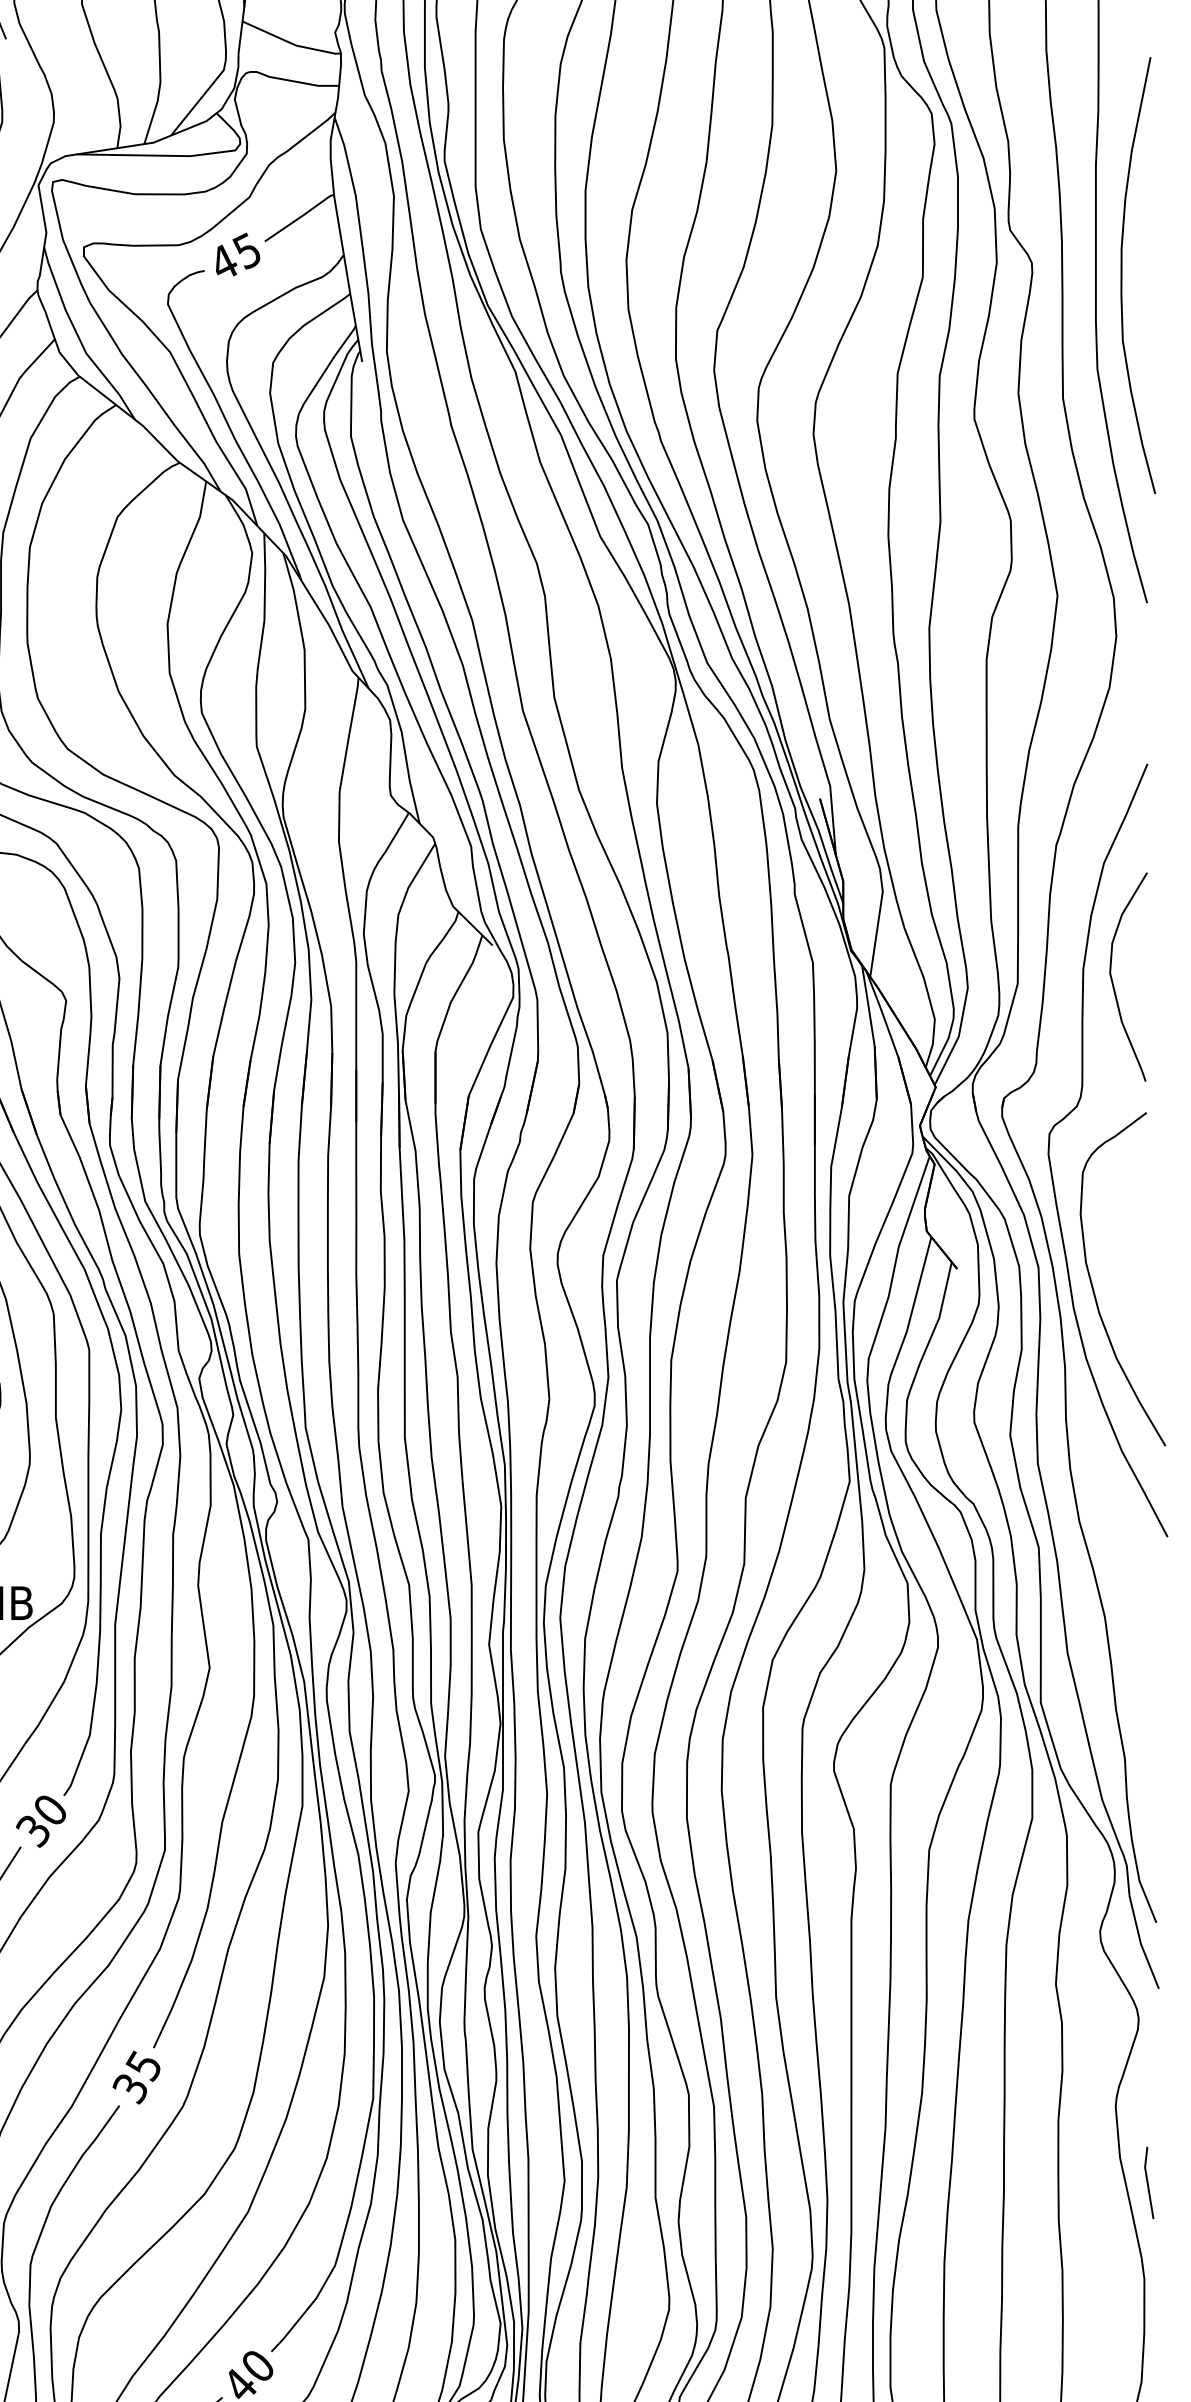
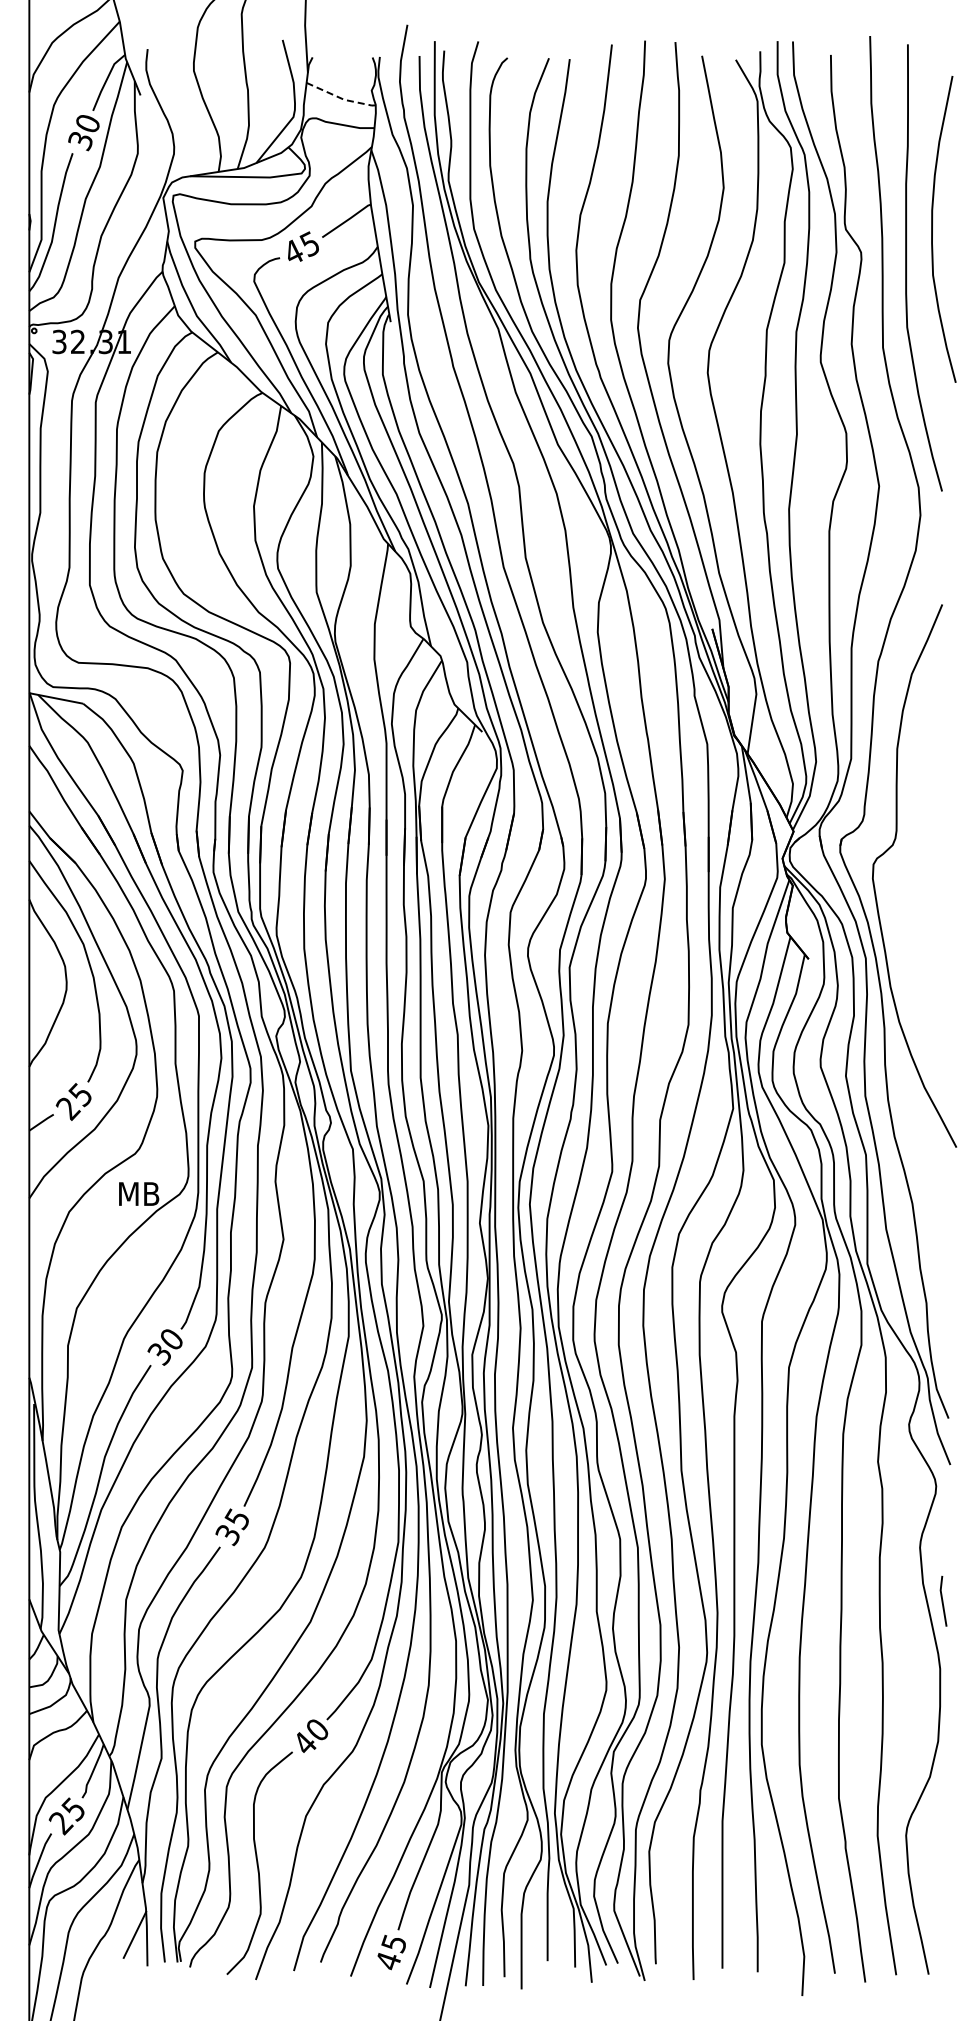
line: (292, 43) -> (341, 98), solid -> dashed
curve: (1122, 275) -> (932, 229), moved
curve: (1113, 980) -> (918, 756), removed
curve: (1093, 1284) -> (904, 970), removed

